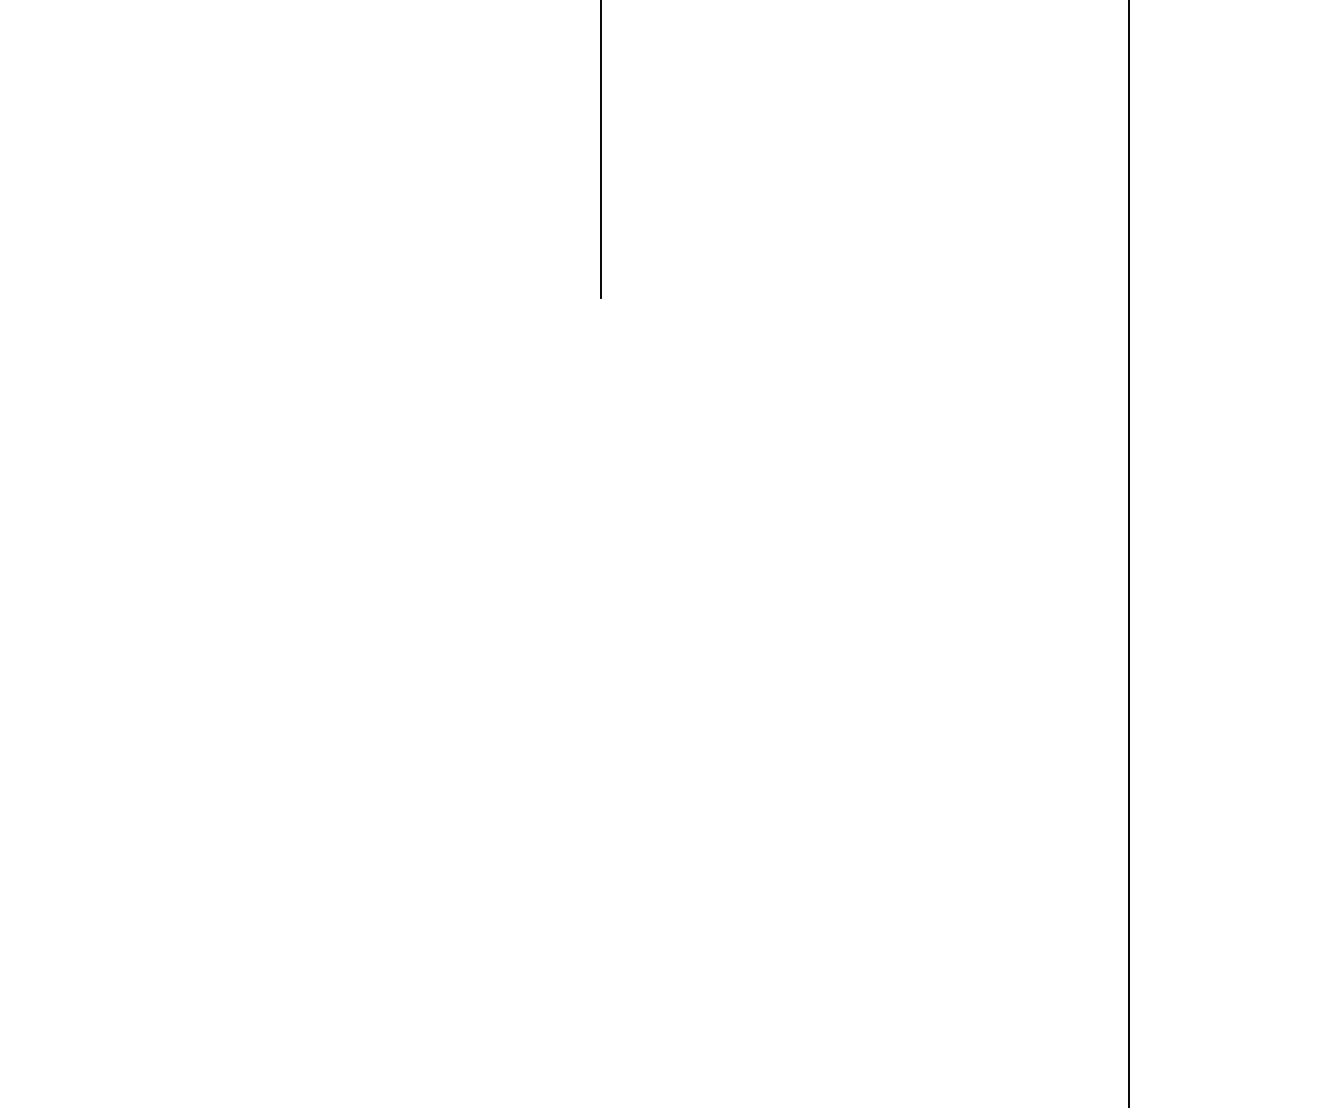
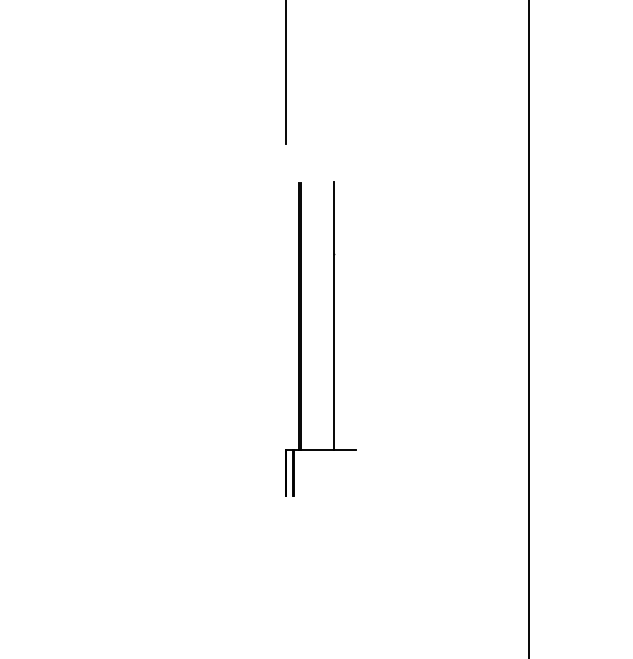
part: (704, 721) -> (333, 338), added

